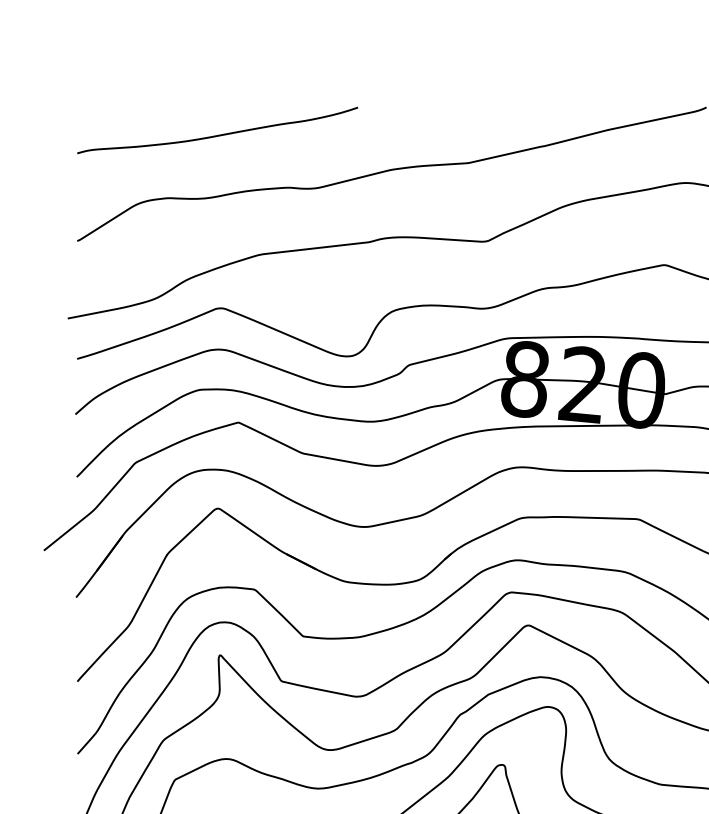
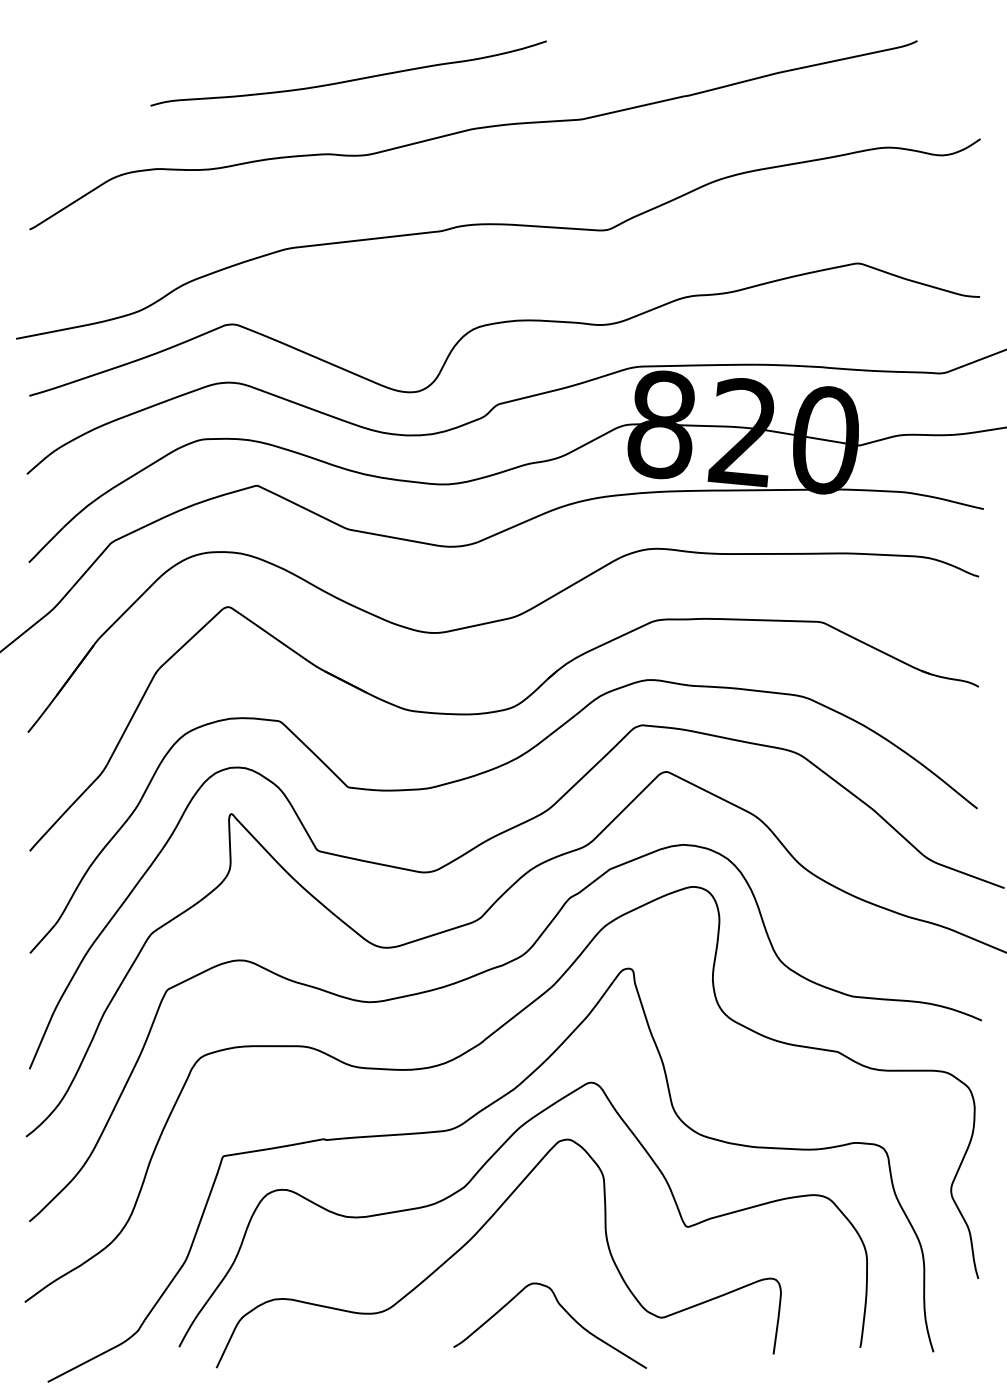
curve: (218, 134) -> (350, 79), moved

